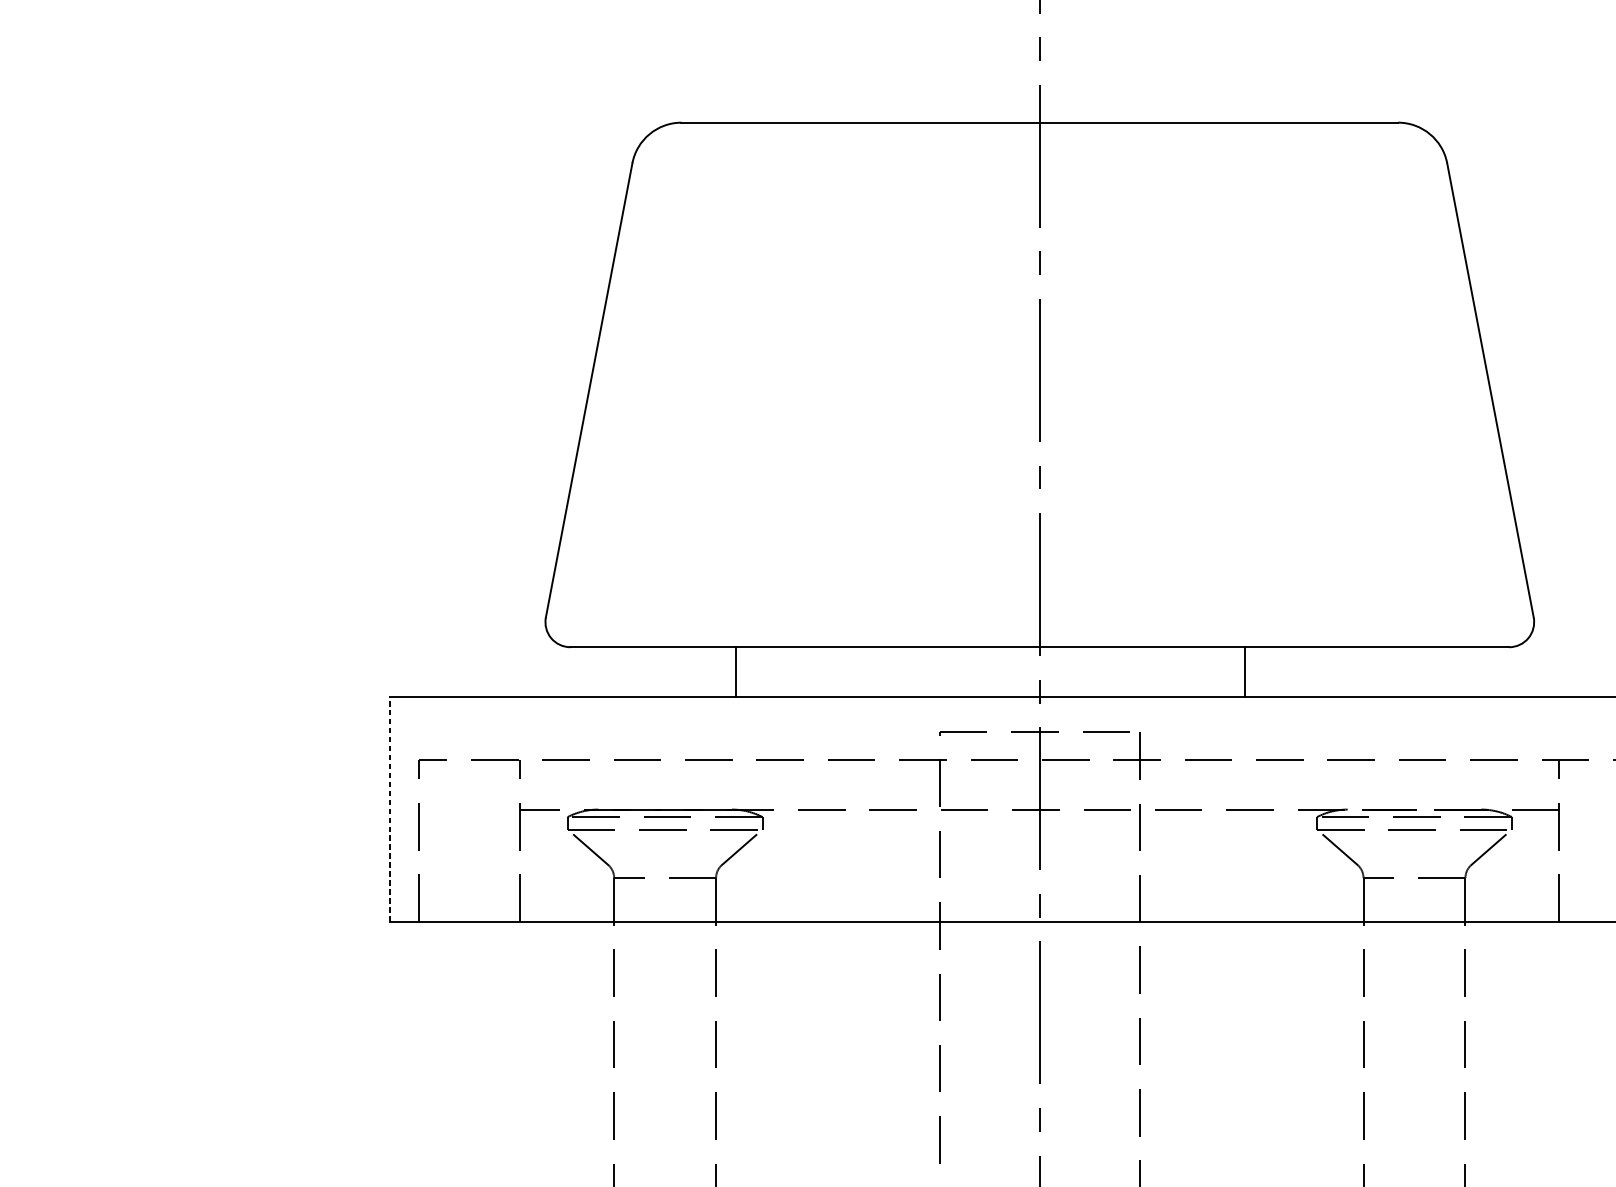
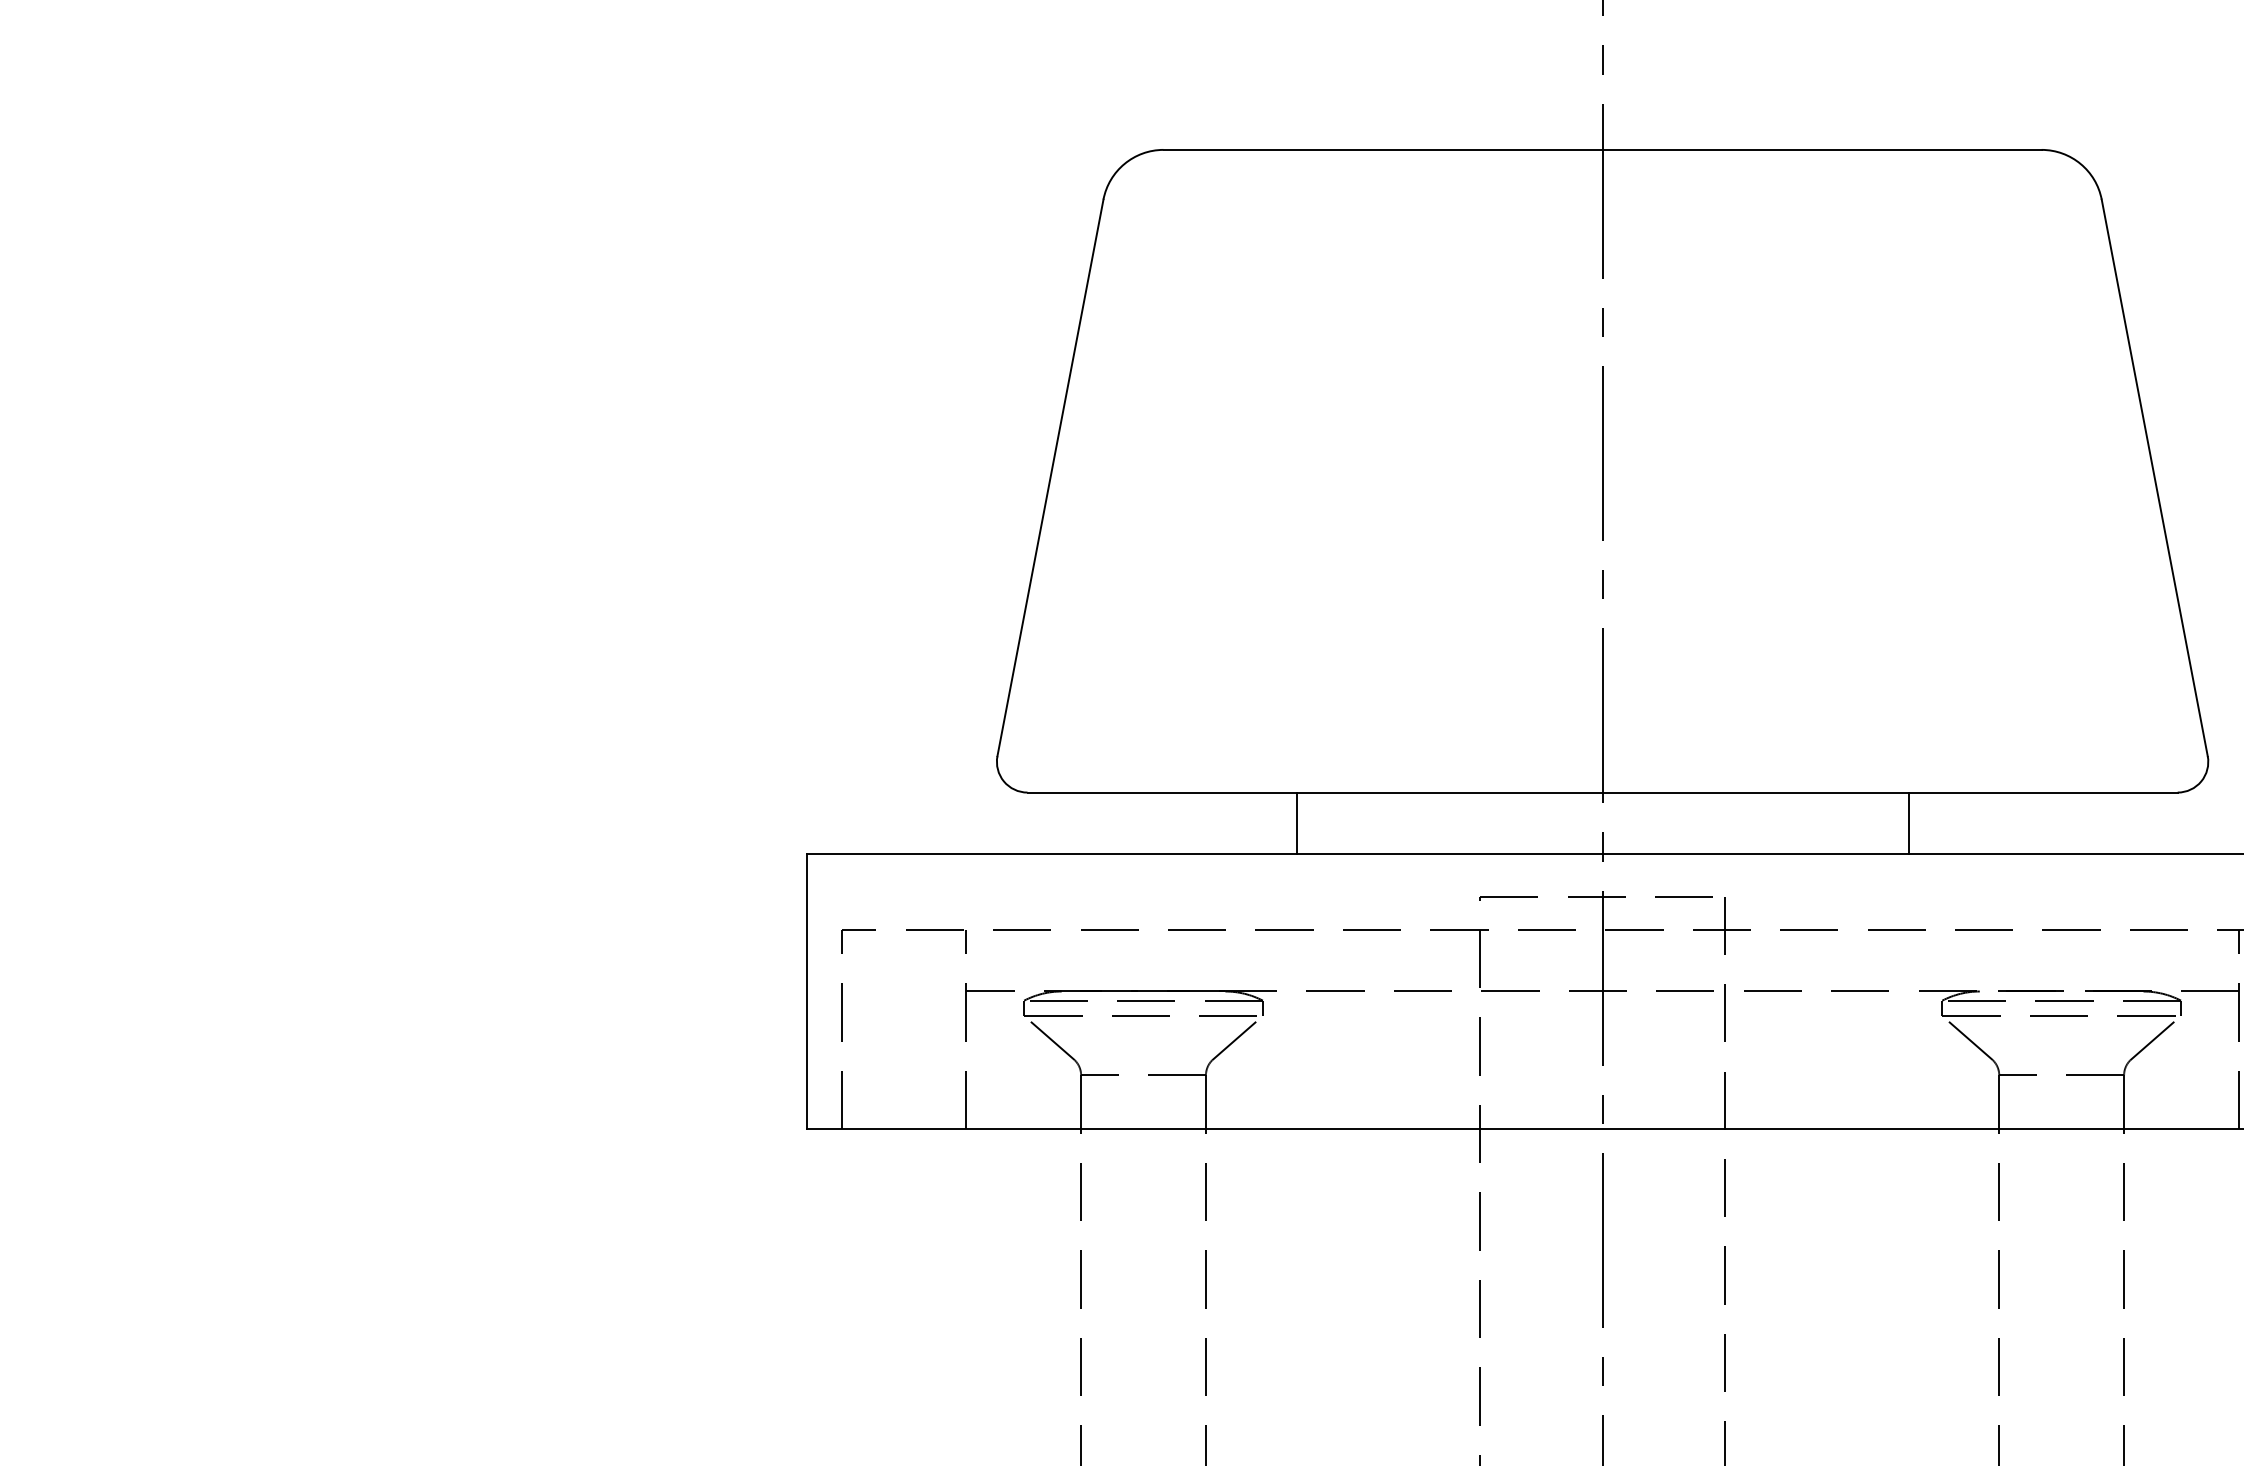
line: (736, 671) -> (1296, 822), moved
line: (1244, 671) -> (1908, 822), moved
line: (390, 809) -> (806, 991), dashed -> solid

